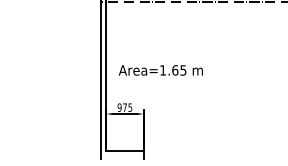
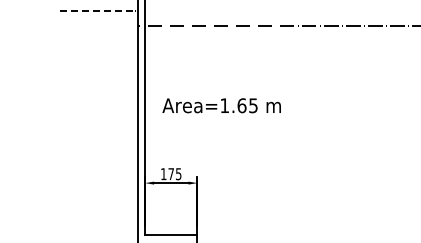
text: (160, 70) -> (221, 105), moved
text: (119, 107) -> (163, 174), 975 -> 175

